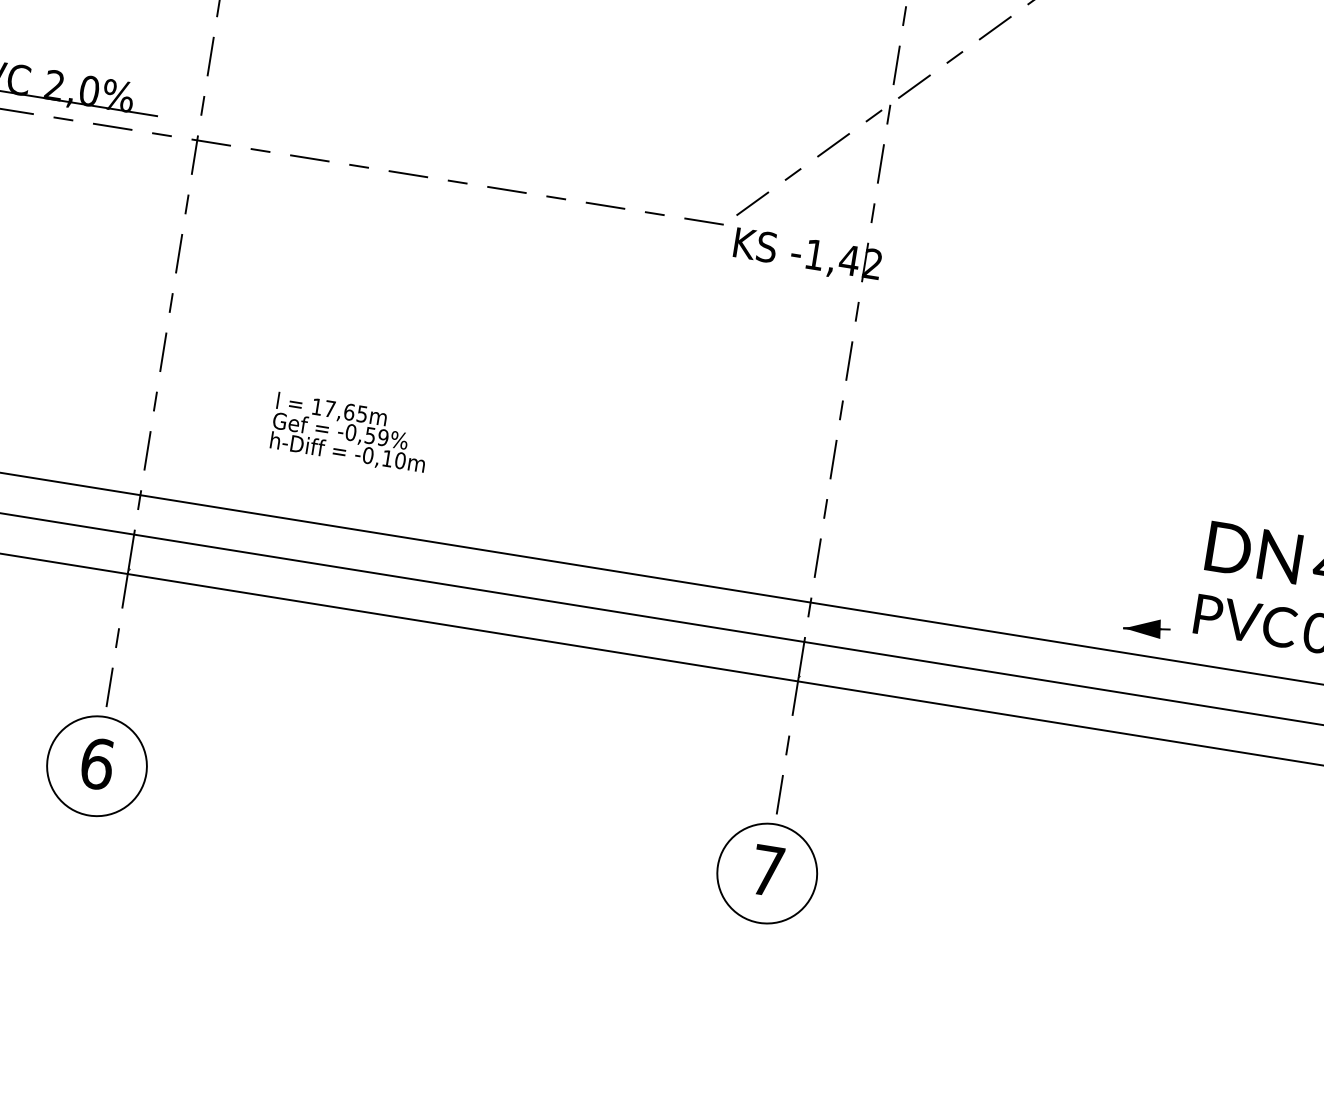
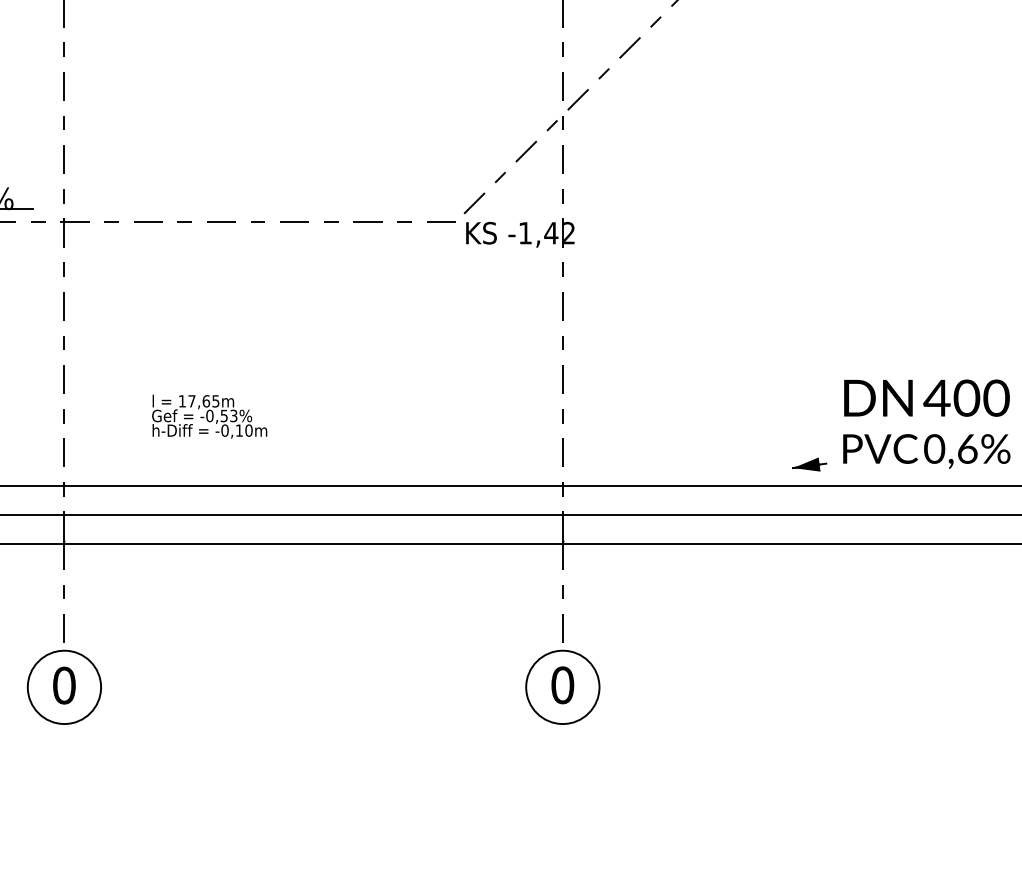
text: (382, 437) -> (233, 415), -0,59% -> -0,53%
text: (97, 763) -> (64, 685), 6 -> 0
text: (767, 871) -> (562, 685), 7 -> 0

